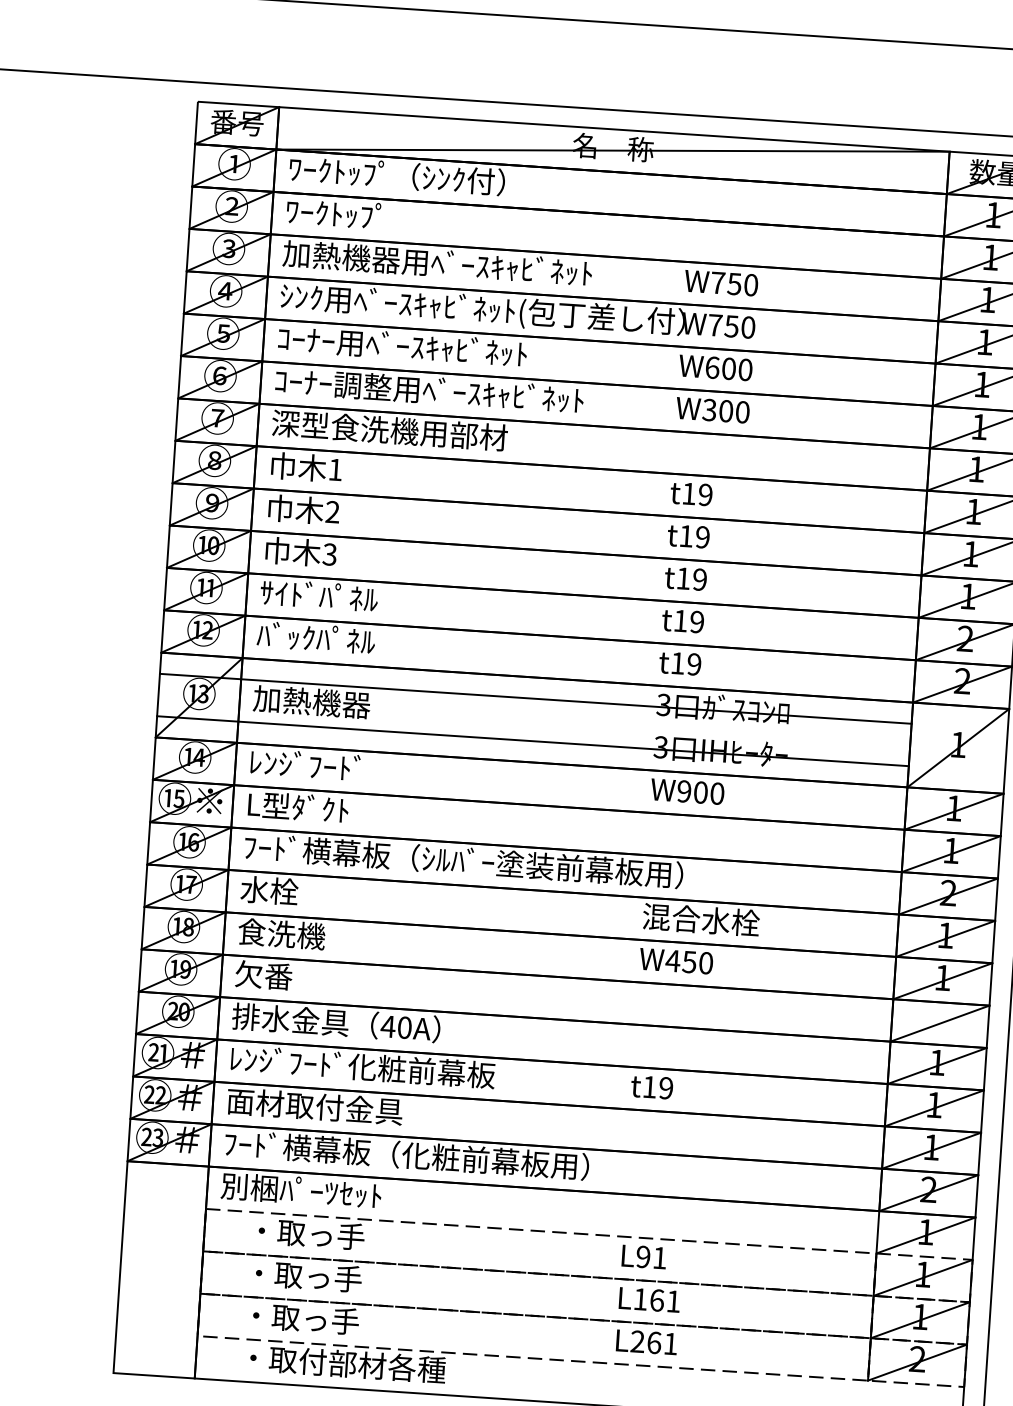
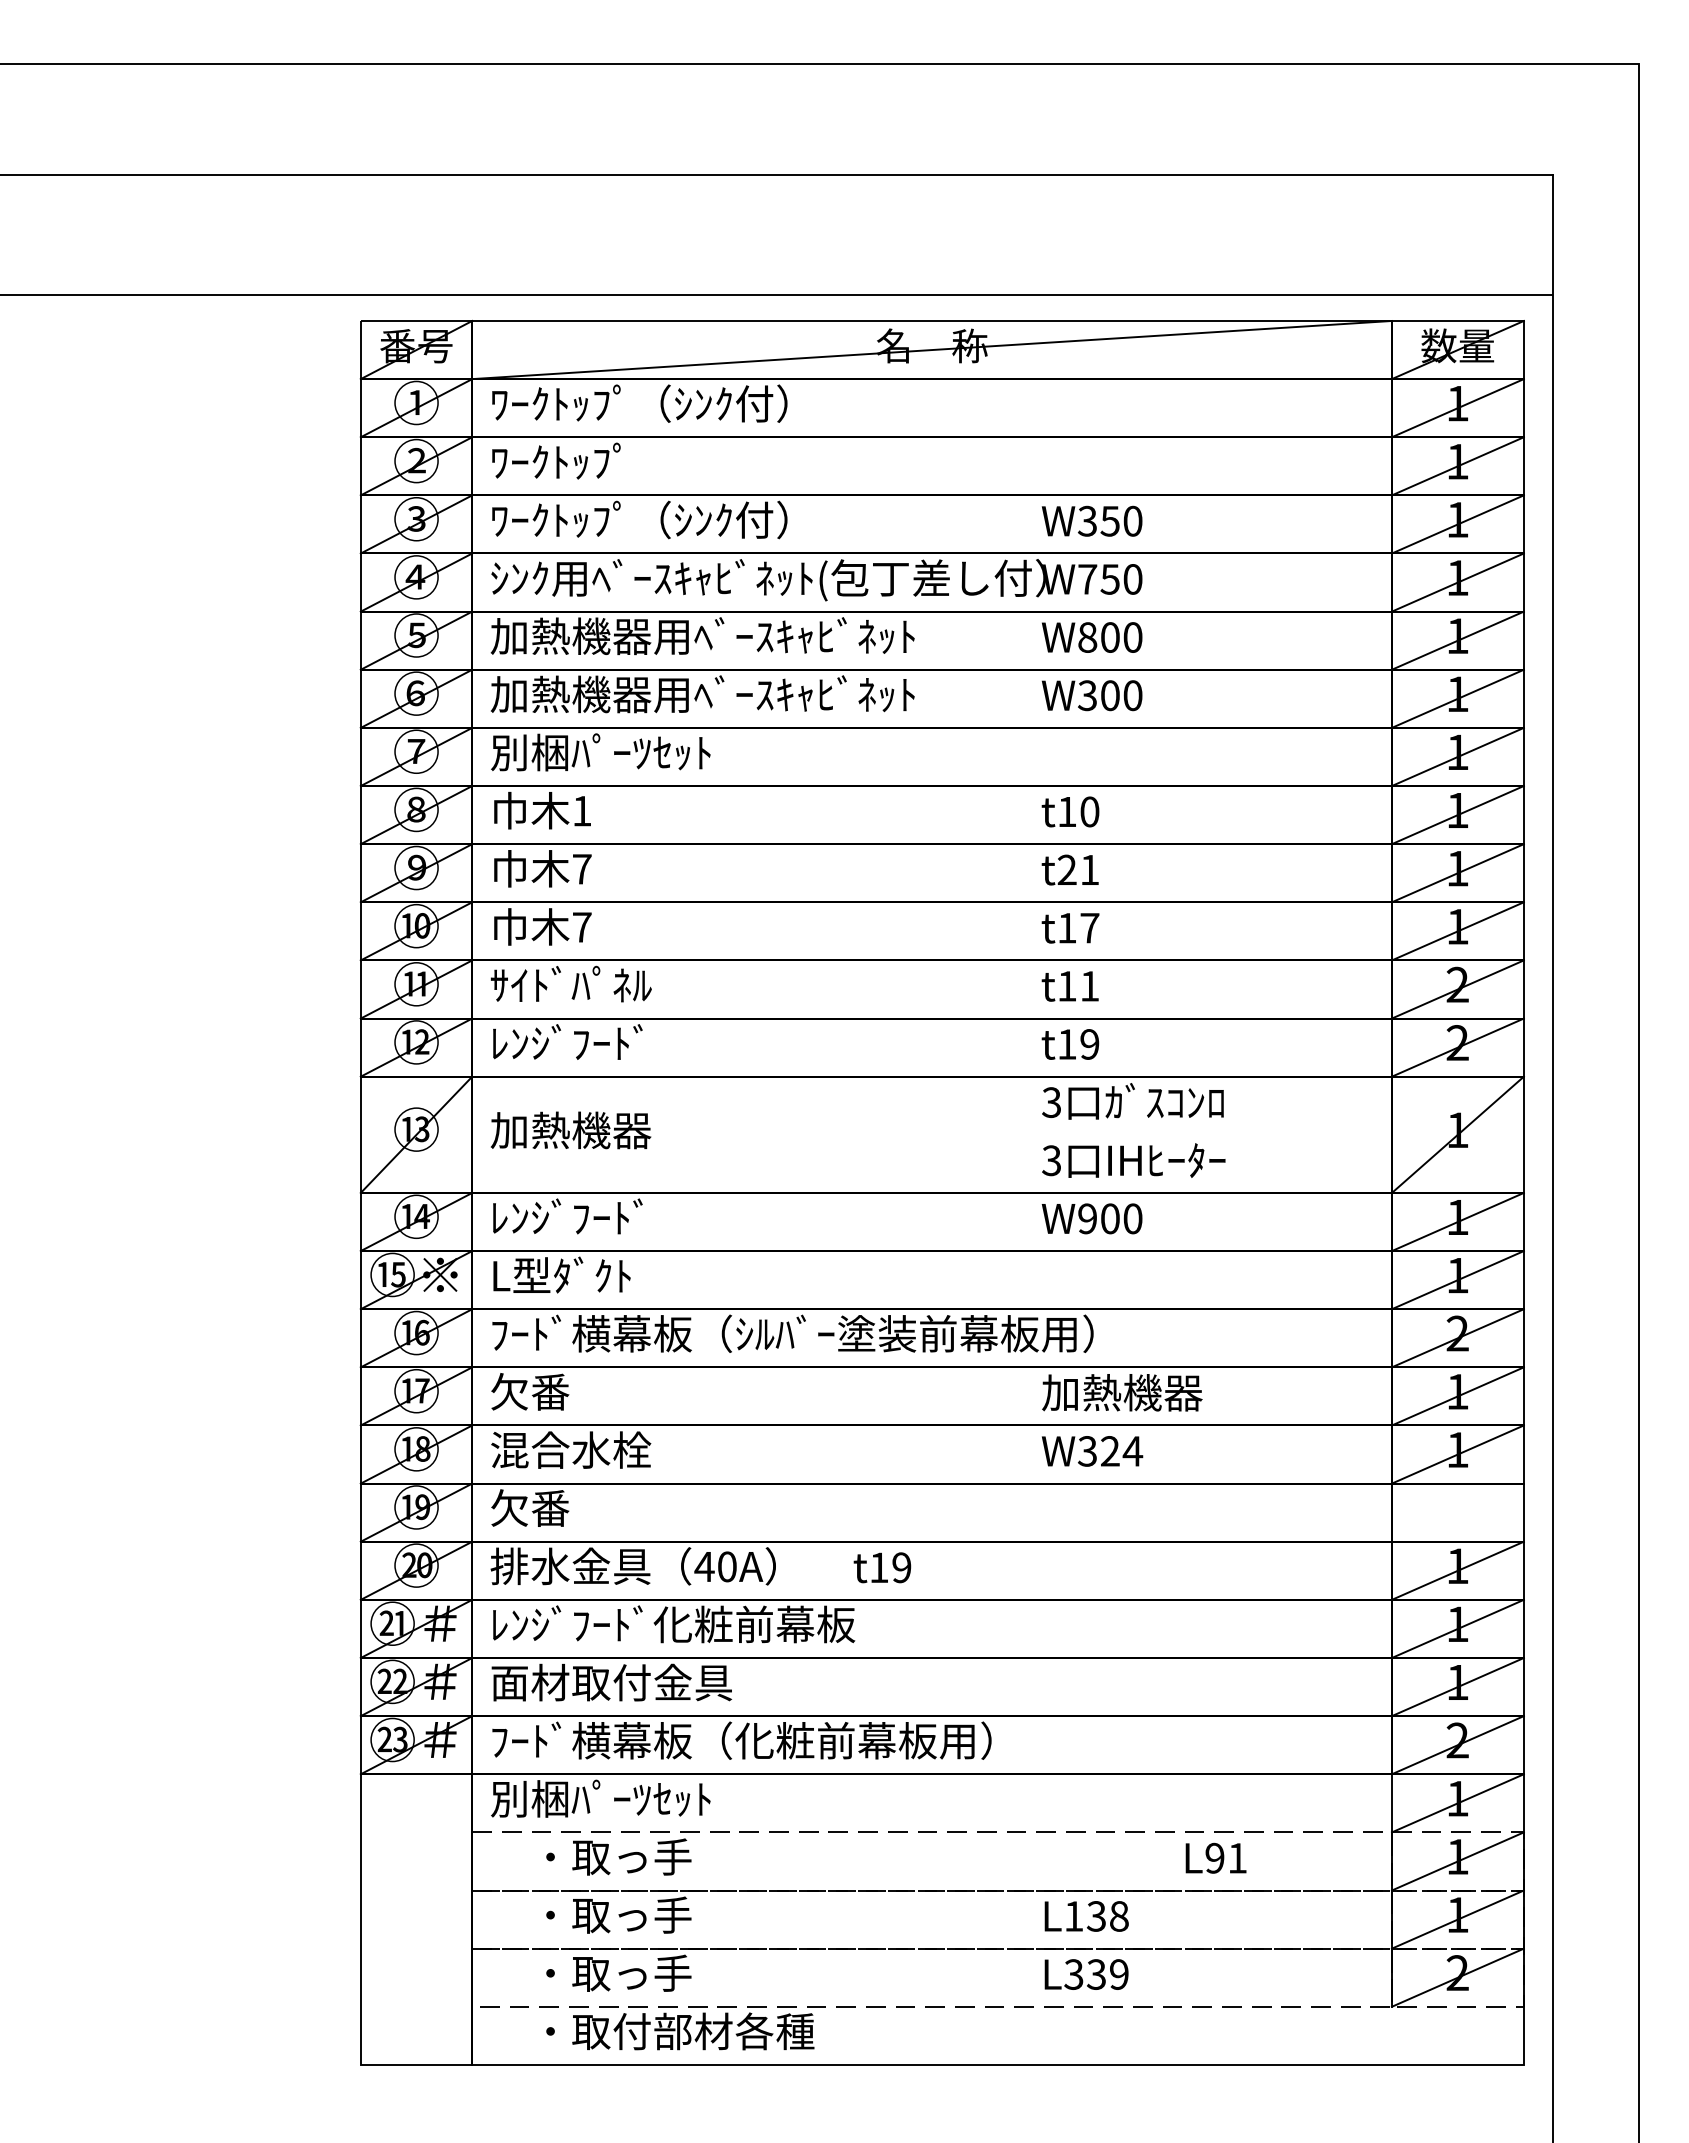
text: (437, 263) -> (702, 519), 加熱機器用ﾍﾞｰｽｷｬﾋﾞﾈｯﾄ -> ﾜｰｸﾄｯﾌﾟ（ｼﾝｸ付）
text: (718, 282) -> (1087, 520), W750 -> W350
text: (431, 348) -> (702, 636), ｺｰﾅｰ用ﾍﾞｰｽｷｬﾋﾞﾈｯﾄ -> 加熱機器用ﾍﾞｰｽｷｬﾋﾞﾈｯﾄ
text: (712, 367) -> (1087, 637), W600 -> W800
text: (332, 384) -> (570, 694), ｺｰﾅｰ調整用ﾍﾞｰｽｷｬﾋﾞﾈｯﾄ -> 加熱機器用ﾍﾞｰｽｷｬﾋﾞﾈｯﾄ
text: (389, 430) -> (652, 752), 深型食洗機用部材 -> 別梱ﾊﾟｰﾂｾｯﾄ
text: (705, 494) -> (1089, 811), t19 -> t10
text: (332, 511) -> (581, 868), 2 -> 7
text: (694, 536) -> (1078, 869), t19 -> t21
text: (329, 554) -> (581, 927), 3 -> 7
text: (699, 579) -> (1089, 927), t19 -> t17
text: (696, 621) -> (1089, 985), t19 -> t11
text: (315, 637) -> (570, 1042), ﾊﾞｯｸﾊﾟﾈﾙ -> ﾚﾝｼﾞﾌｰﾄﾞ
line: (535, 698) -> (875, 1105), removed
line: (532, 740) -> (875, 1163), removed
text: (269, 890) -> (529, 1391), 水栓 -> 欠番
text: (701, 919) -> (1122, 1392), 混合水栓 -> 加熱機器
text: (296, 934) -> (571, 1449), 食洗機 -> 混合水栓
text: (689, 962) -> (1110, 1451), W450 -> W324
line: (939, 1023) -> (1457, 1512), removed
text: (652, 1087) -> (882, 1567), moved
text: (643, 1256) -> (1215, 1857), moved
text: (665, 1301) -> (1107, 1916), L161 -> L138
text: (654, 1342) -> (1096, 1974), L261 -> L339

